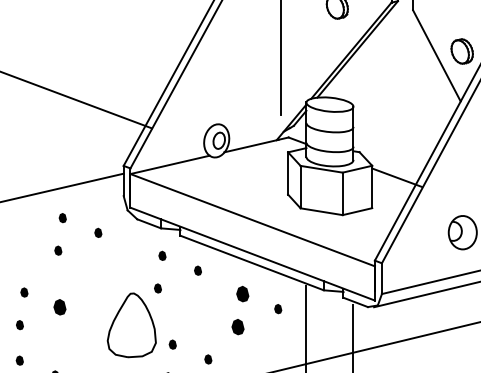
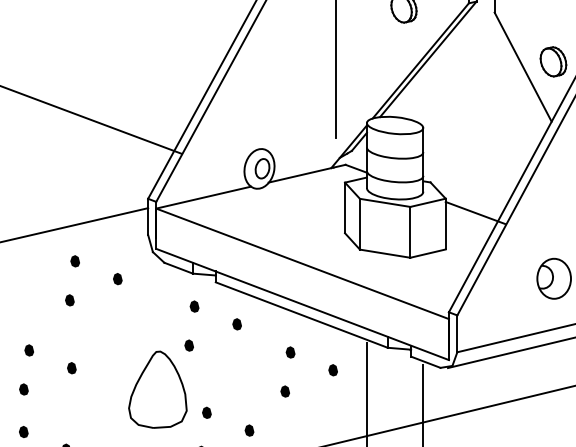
part: (242, 294) -> (290, 352), size x0.62
part: (59, 307) -> (71, 368), size x0.62
part: (238, 326) -> (285, 391), size x0.62

